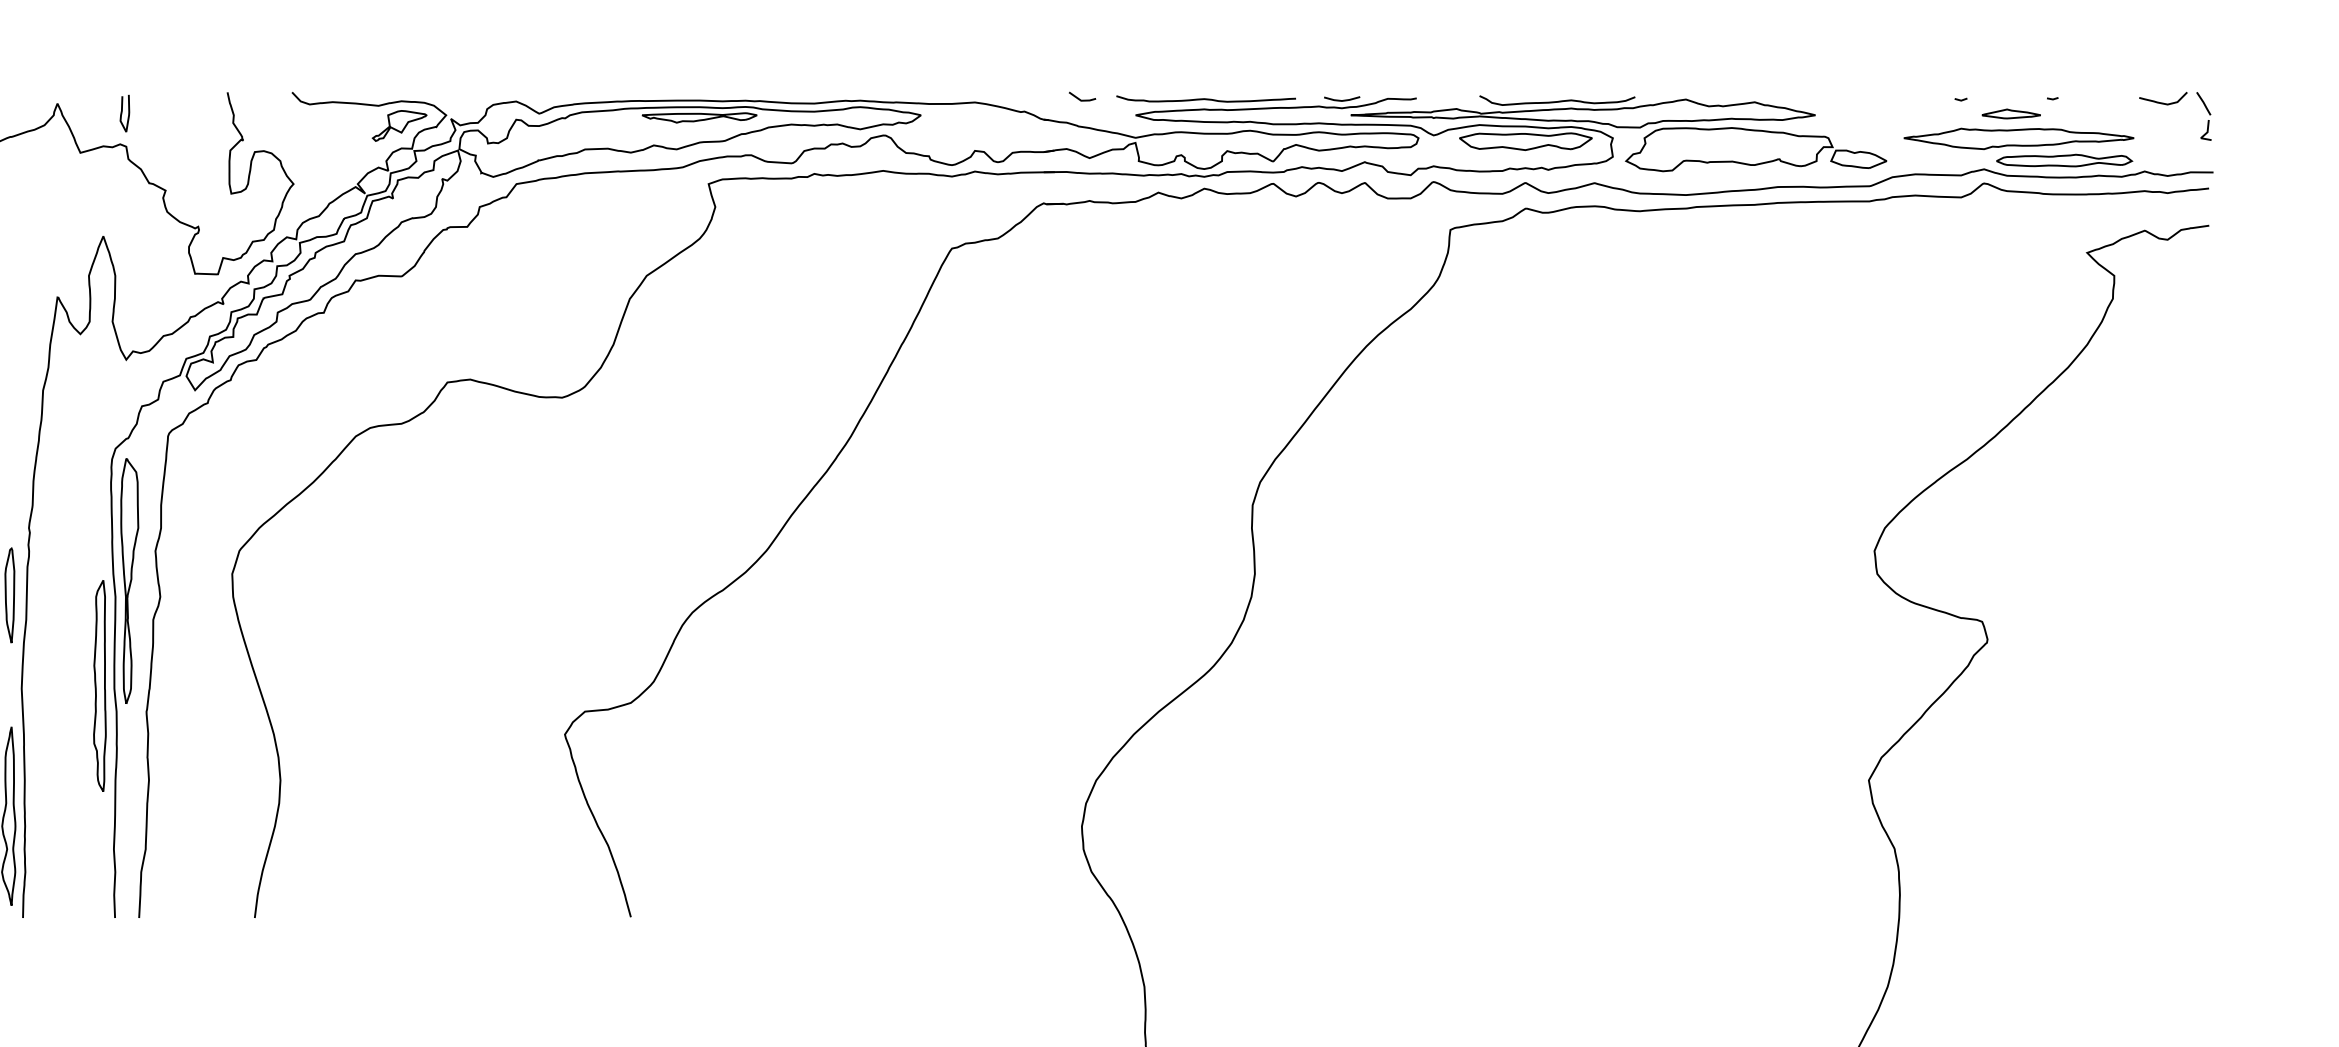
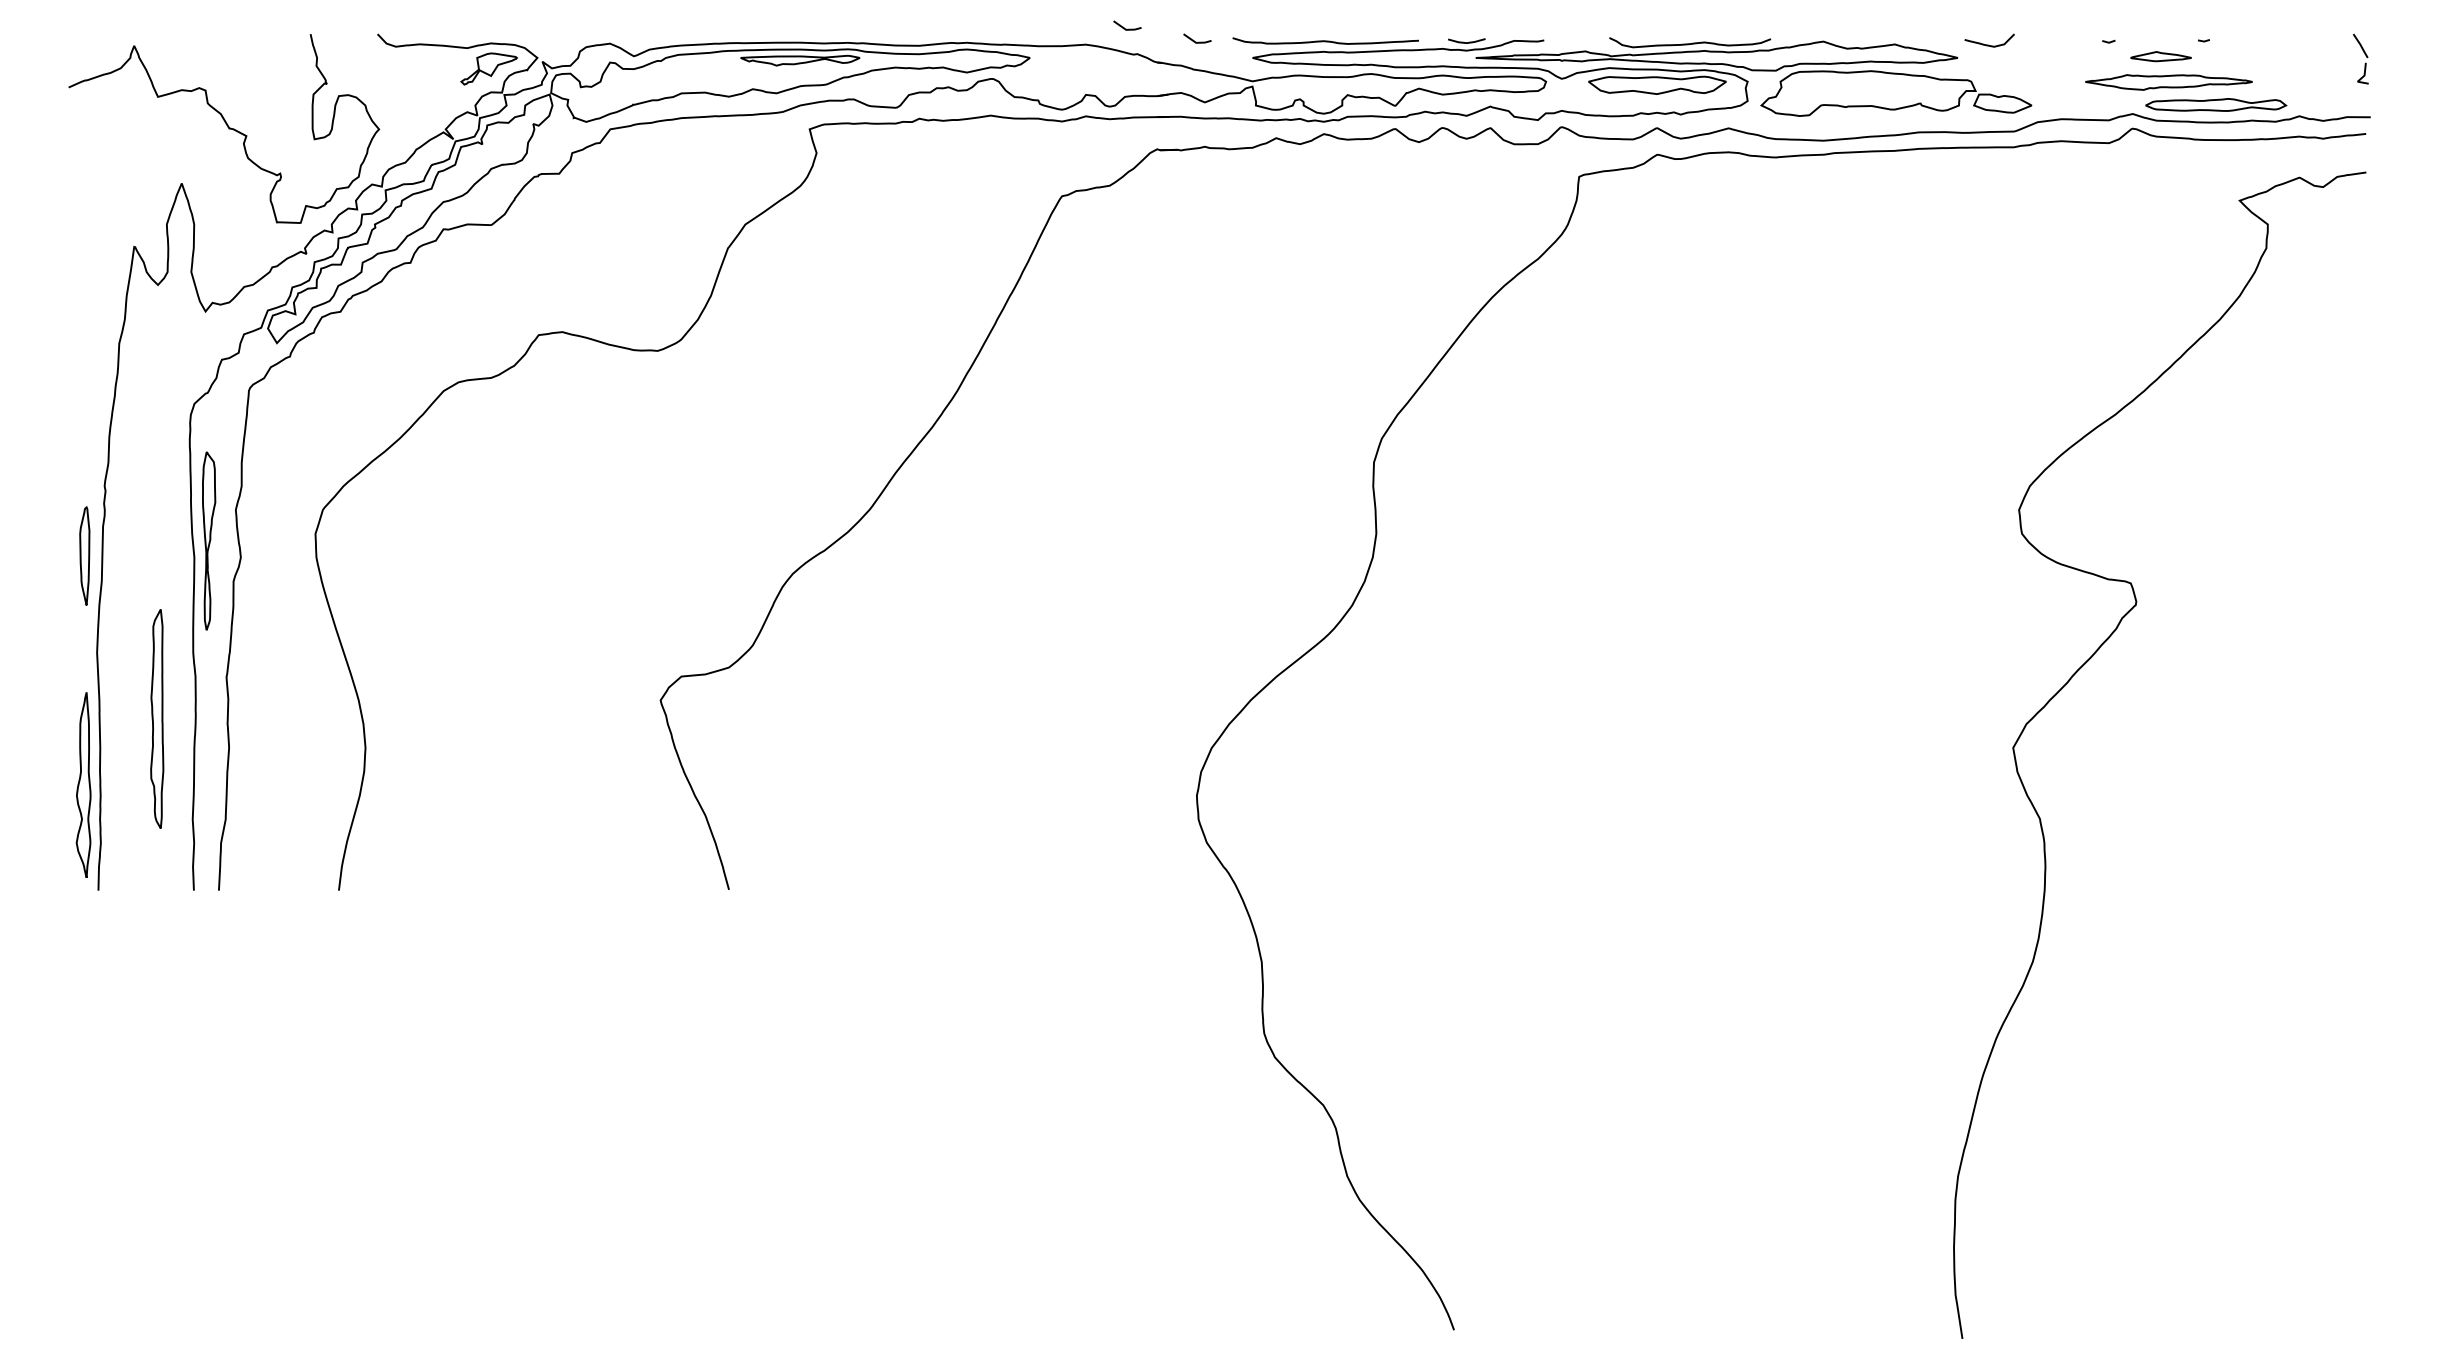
line: (1015, 86) -> (1127, 28), added
curve: (2162, 102) -> (1988, 44), moved
curve: (122, 112) -> (201, 55), removed
part: (2018, 138) -> (2168, 82), size x0.7
part: (129, 580) -> (208, 540), size x0.7
part: (100, 685) -> (157, 718), moved

